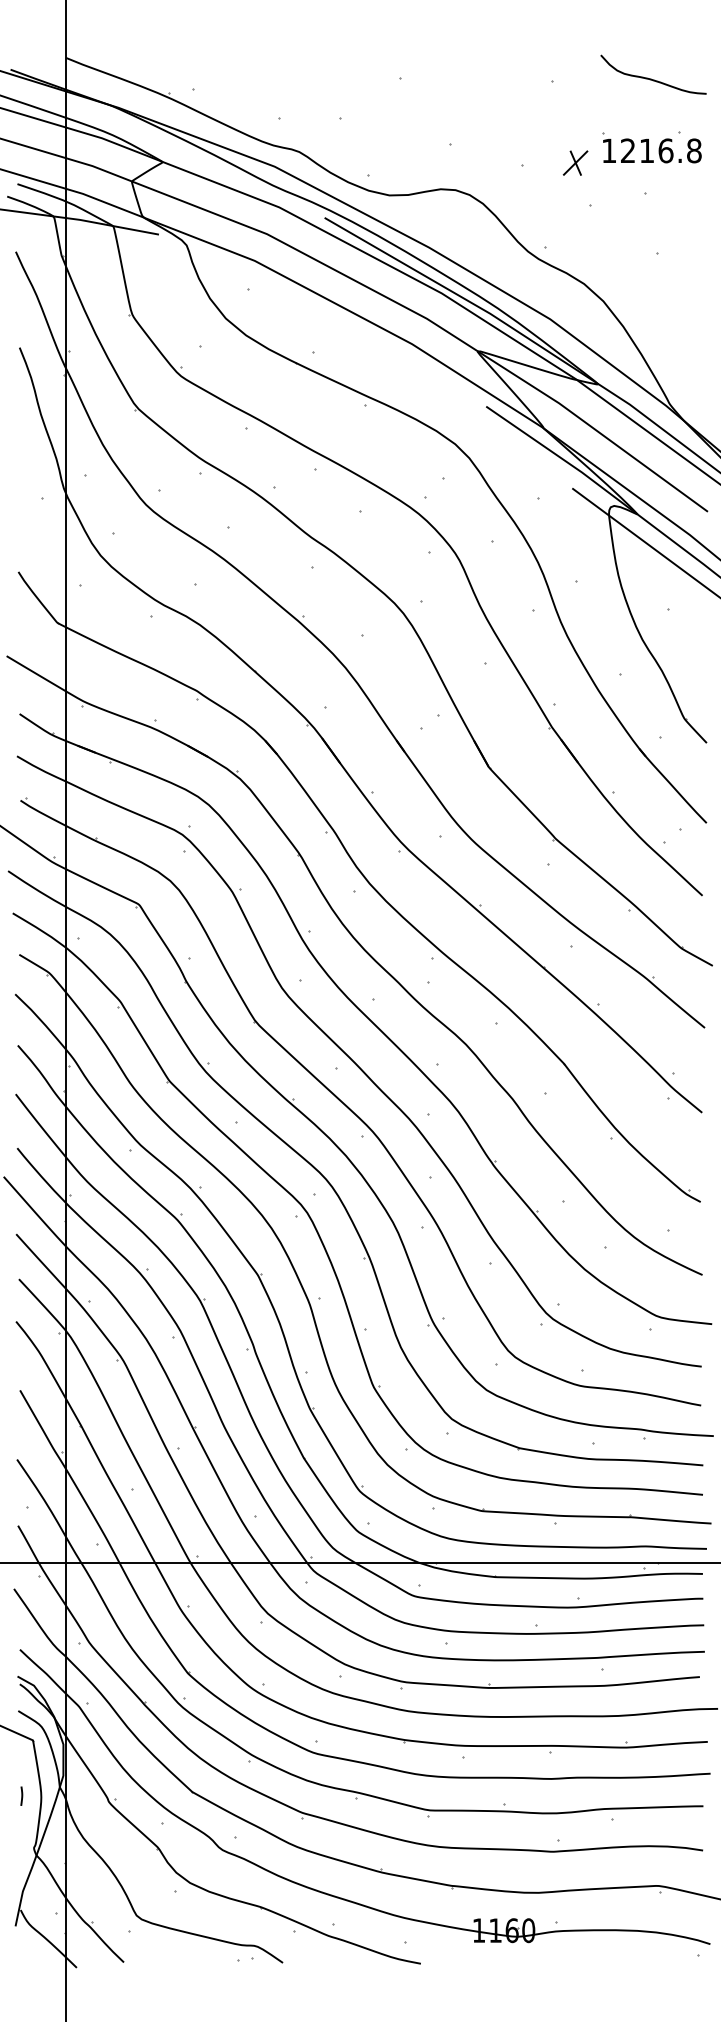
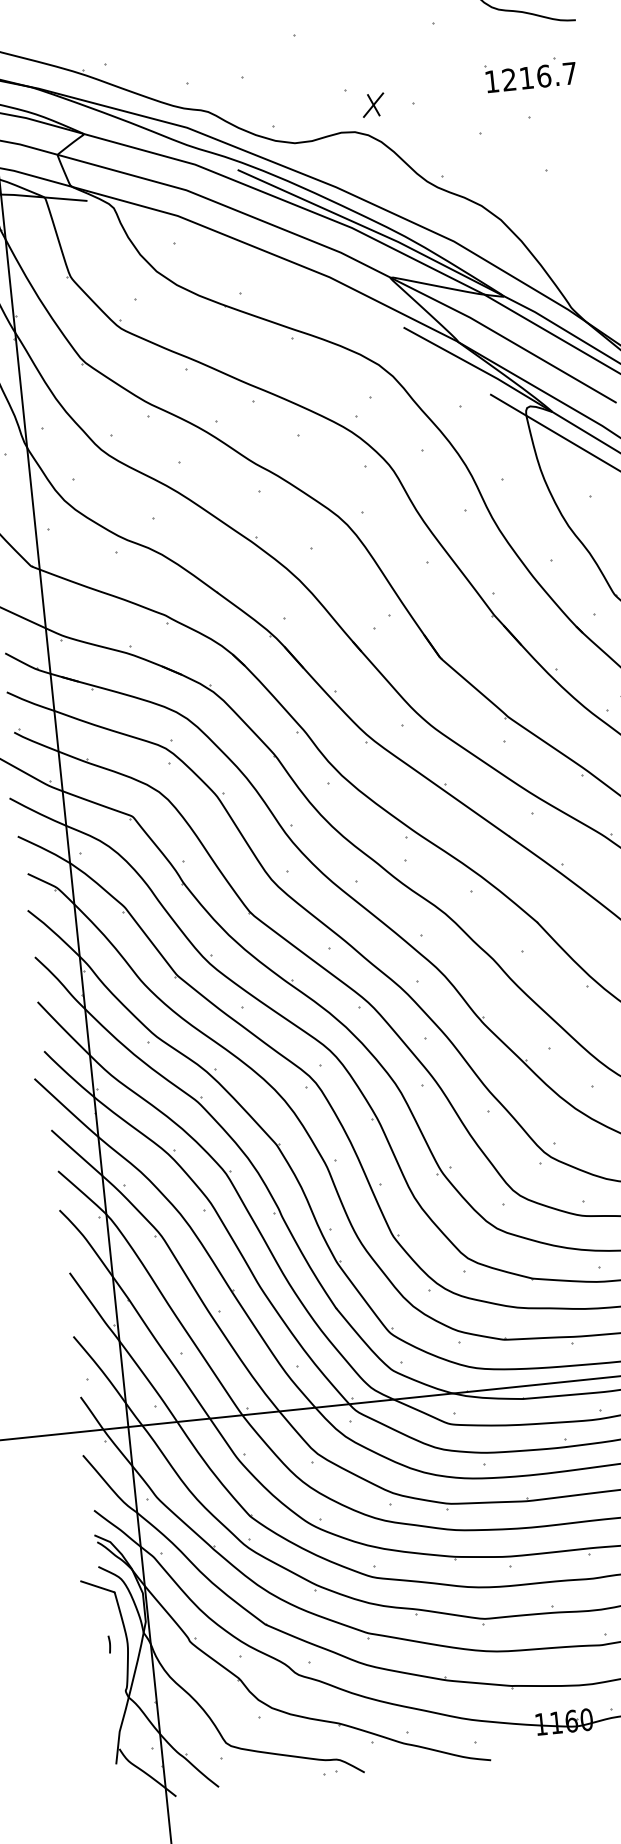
text: (694, 150) -> (570, 73), 1216.8 -> 1216.7
part: (575, 162) -> (373, 104), moved

